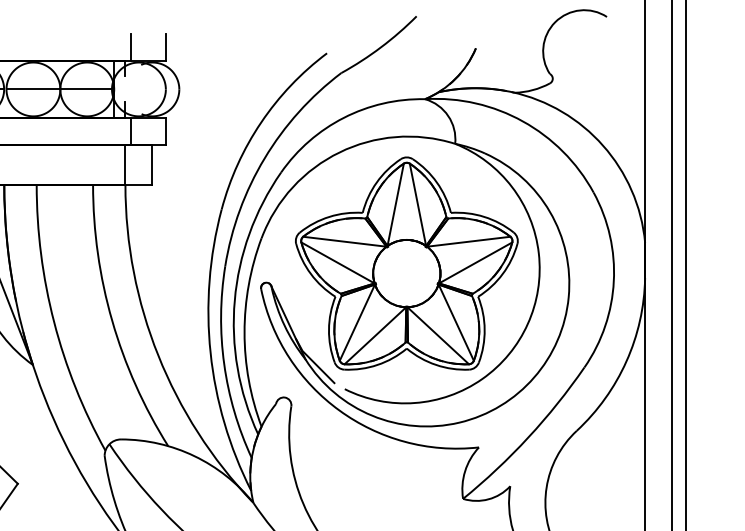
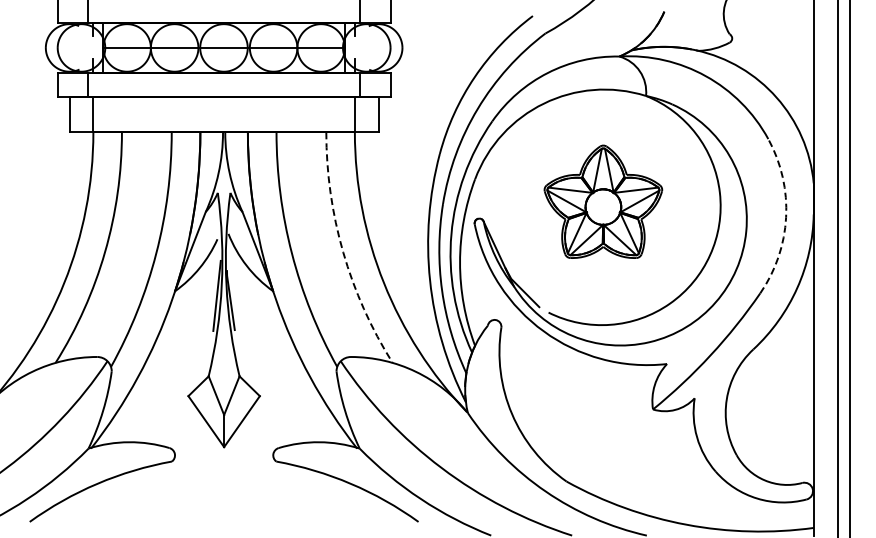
part: (407, 263) -> (603, 201), size x0.6
arc: (614, 281) -> (786, 217), solid -> dashed
arc: (112, 321) -> (343, 252), solid -> dashed

